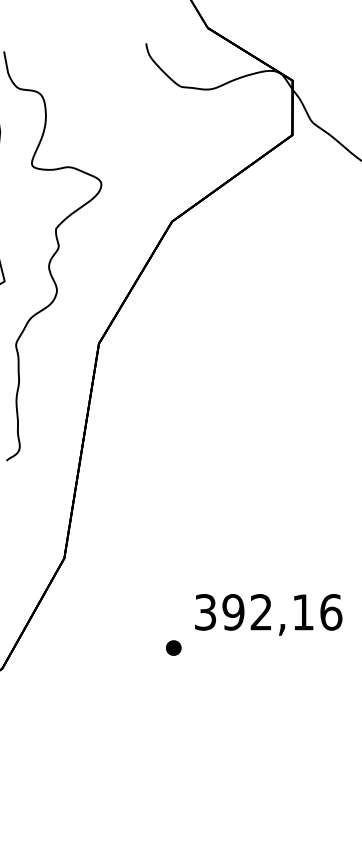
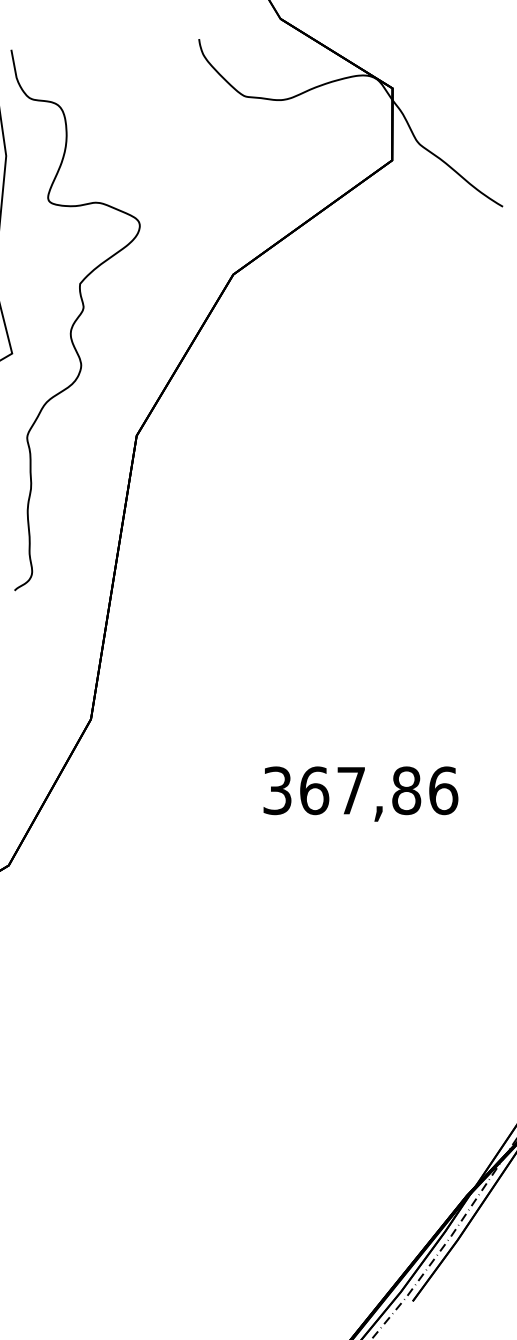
text: (268, 612) -> (360, 790), 392,16 -> 367,86
part: (173, 647) -> (235, 837), removed

